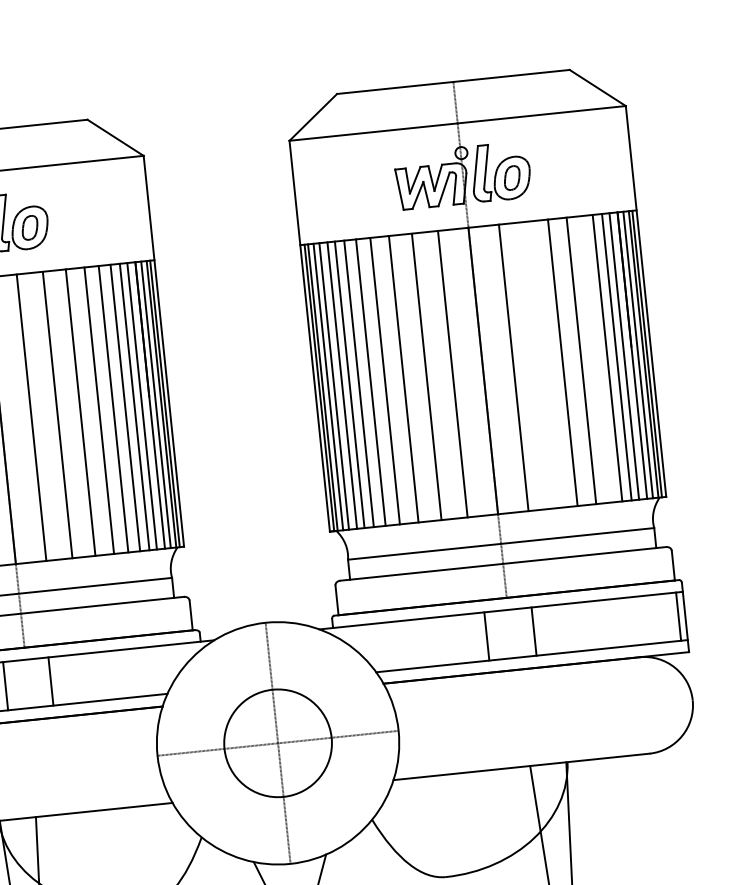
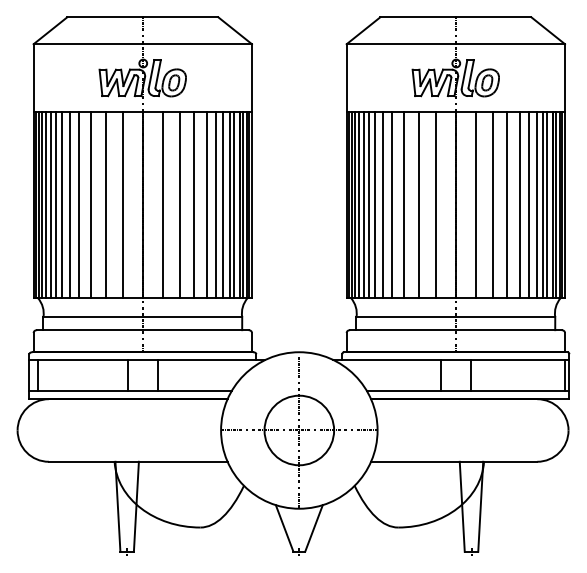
line: (595, 358) -> (528, 204), added
line: (539, 364) -> (492, 204), added

